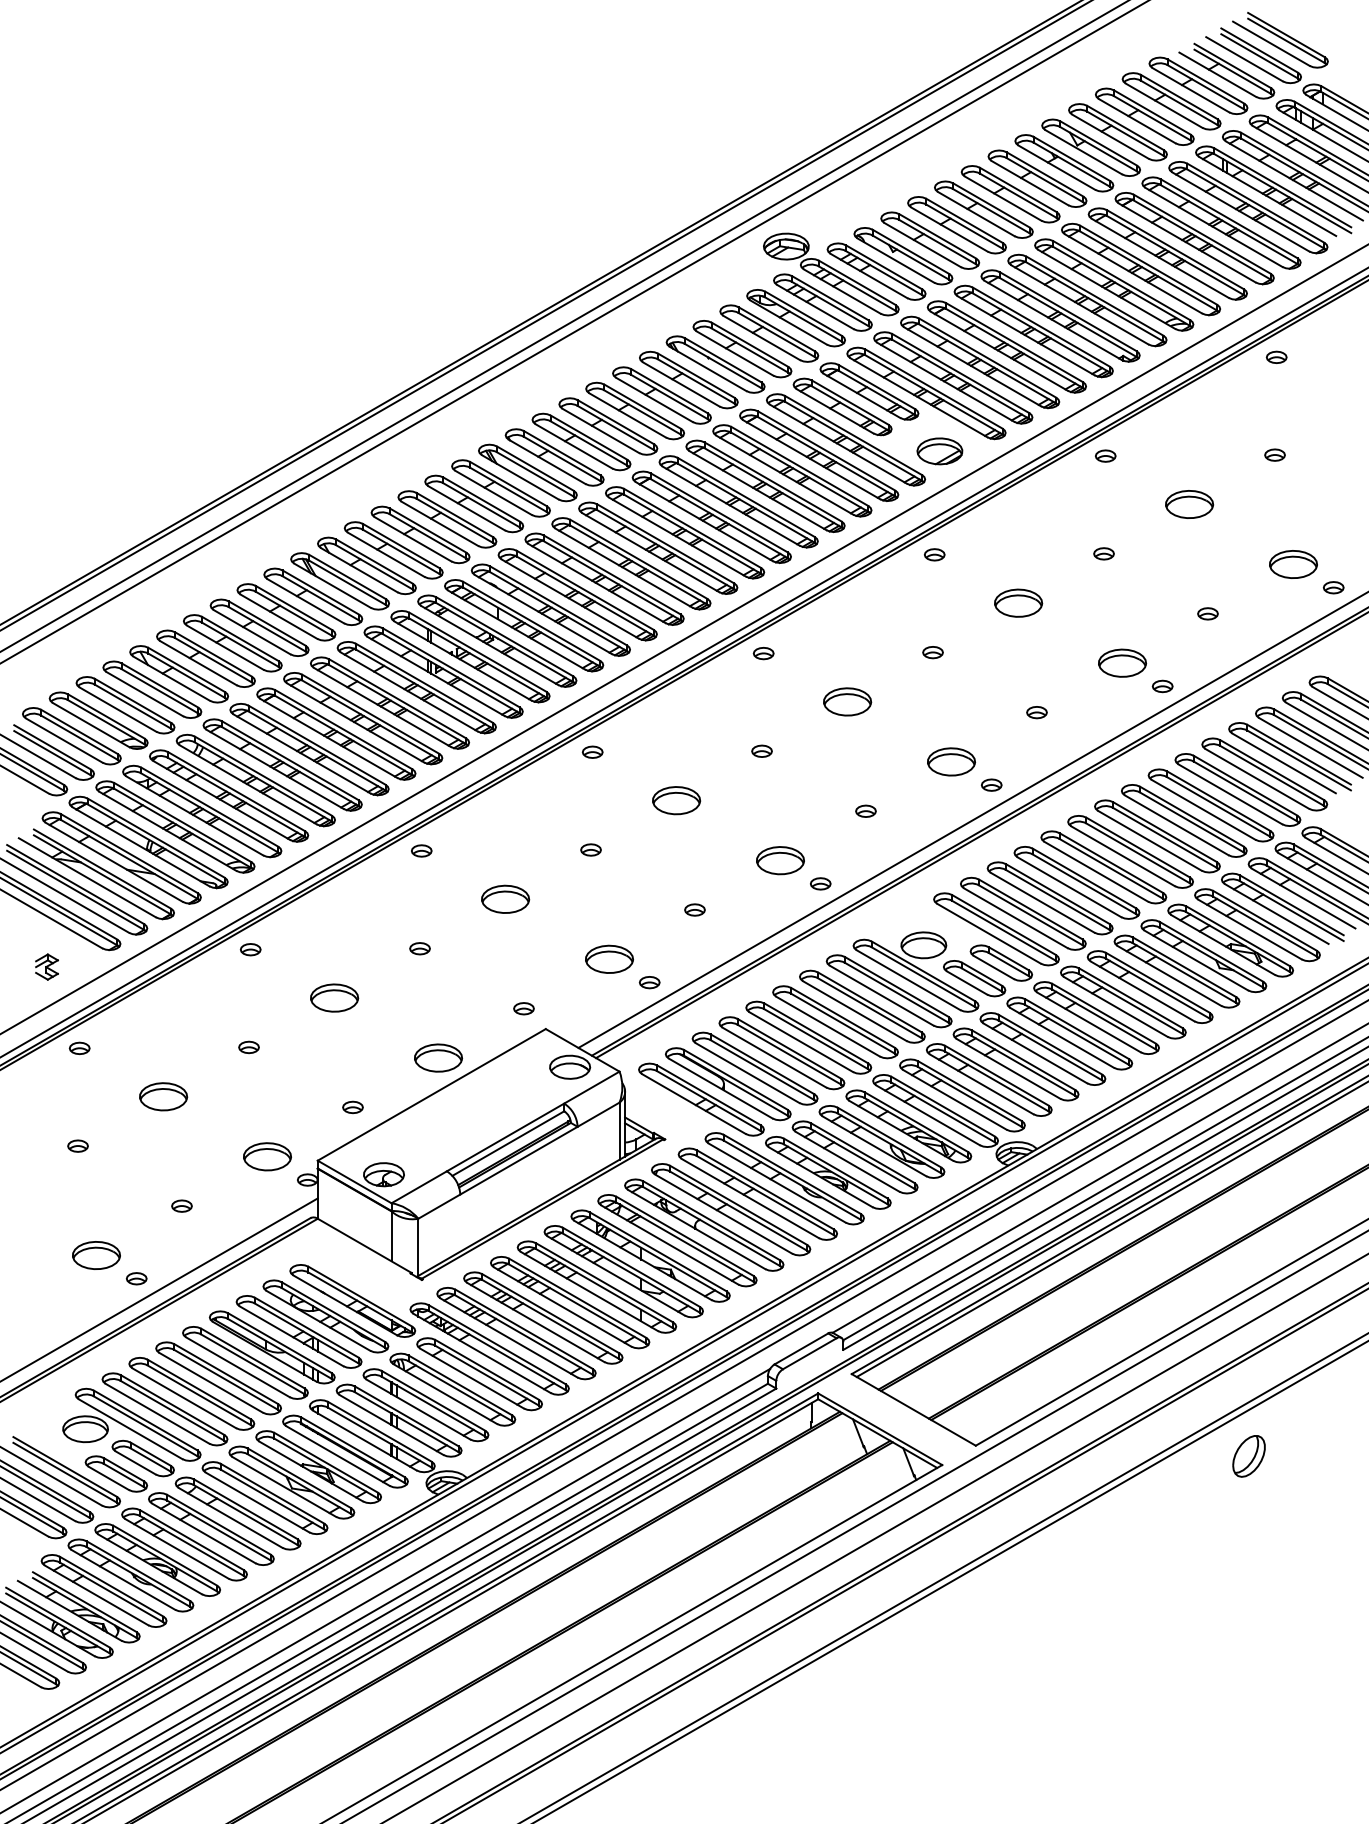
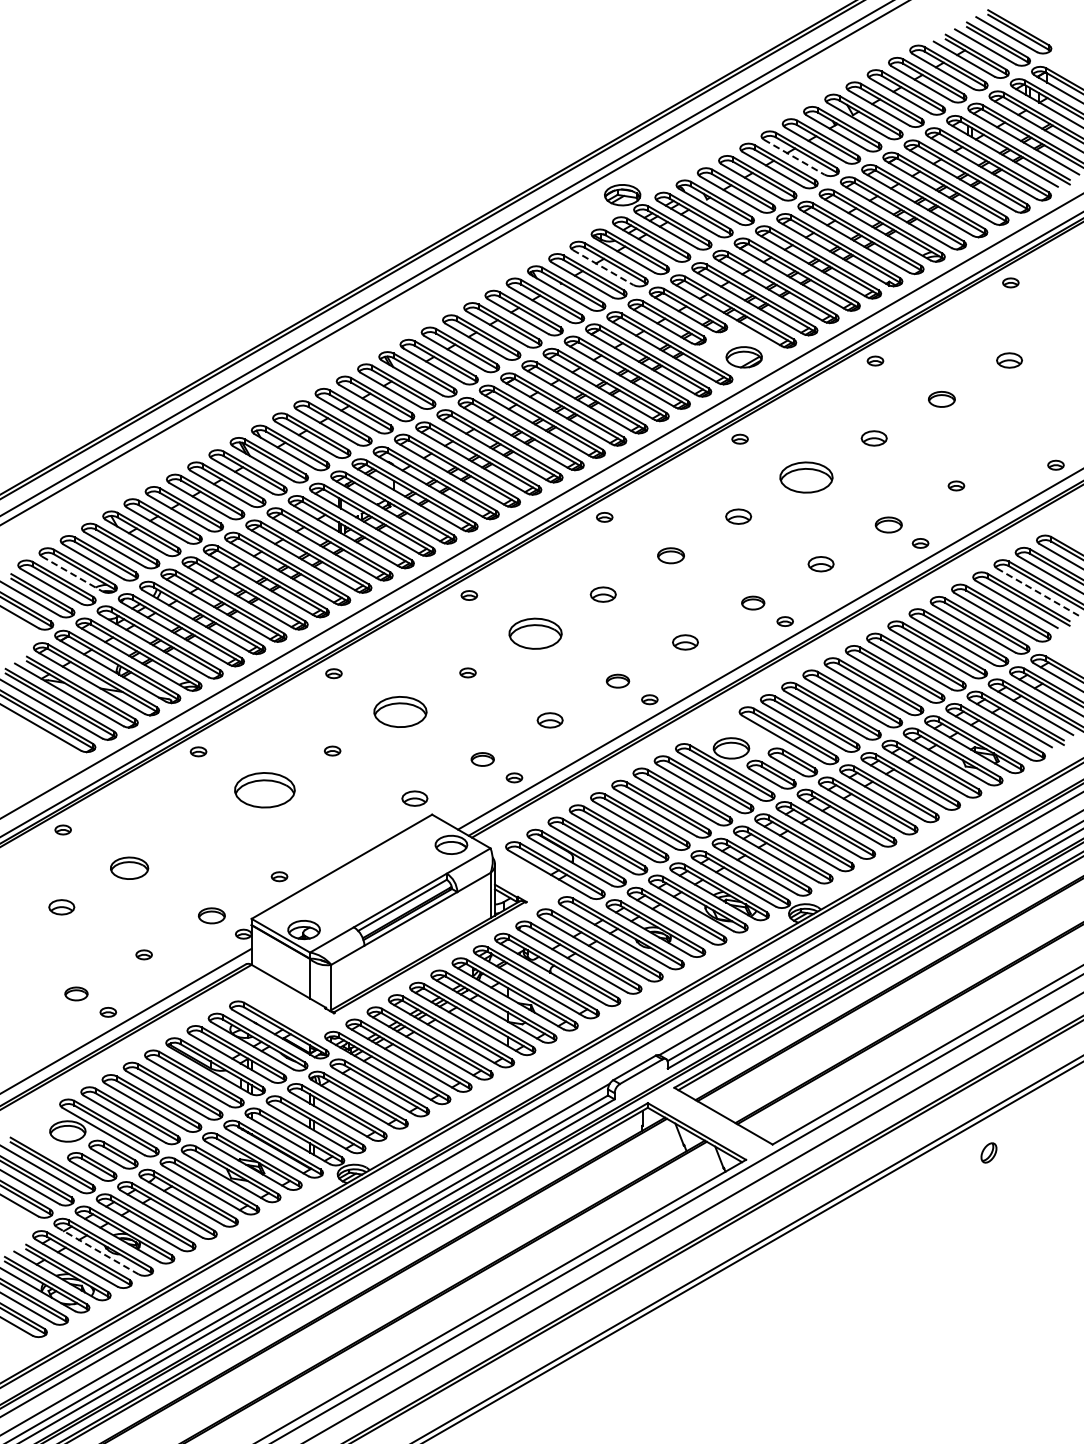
line: (1003, 198) -> (794, 157), solid -> dashed
line: (762, 337) -> (603, 267), solid -> dashed
part: (1274, 454) -> (1009, 359), size x1.6
part: (1189, 504) -> (941, 399), size x0.7
part: (1103, 553) -> (873, 438), size x1.6
part: (1292, 564) -> (1023, 446), removed
part: (1018, 603) -> (806, 477), size x1.4
part: (932, 652) -> (738, 516), size x1.6
part: (1122, 662) -> (888, 524), size x0.7
part: (846, 701) -> (670, 555), size x0.7
part: (1036, 711) -> (820, 563), size x1.6
line: (91, 725) -> (72, 574), solid -> dashed
line: (1311, 748) -> (1038, 592), solid -> dashed
part: (762, 750) -> (603, 594), size x1.6
part: (950, 761) -> (752, 602), size x0.6
part: (676, 800) -> (535, 633), size x1.4
part: (865, 810) -> (685, 641), size x1.6
part: (779, 859) -> (617, 680), size x0.6
part: (504, 898) -> (399, 711), size x1.4
part: (695, 910) -> (550, 720), size x1.6
part: (609, 959) -> (482, 759), size x0.6
part: (46, 966) -> (36, 765), removed
part: (333, 997) -> (264, 789), size x1.6
part: (523, 1008) -> (414, 798), size x1.6
part: (248, 1046) -> (196, 828), removed
part: (437, 1057) -> (346, 837), removed
part: (77, 1146) -> (61, 907), size x1.6
part: (267, 1156) -> (211, 915), size x0.7
part: (96, 1254) -> (76, 993), size x0.6
part: (1248, 1455) -> (988, 1152), size x0.6
line: (124, 1580) -> (98, 1251), solid -> dashed

